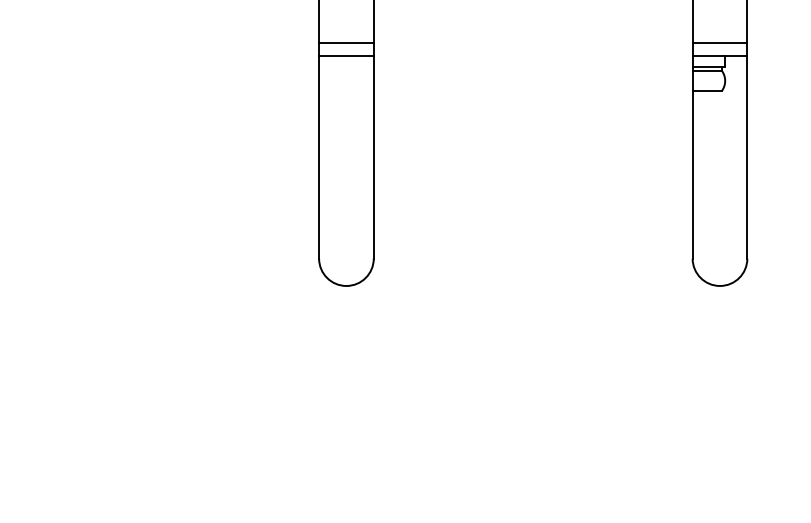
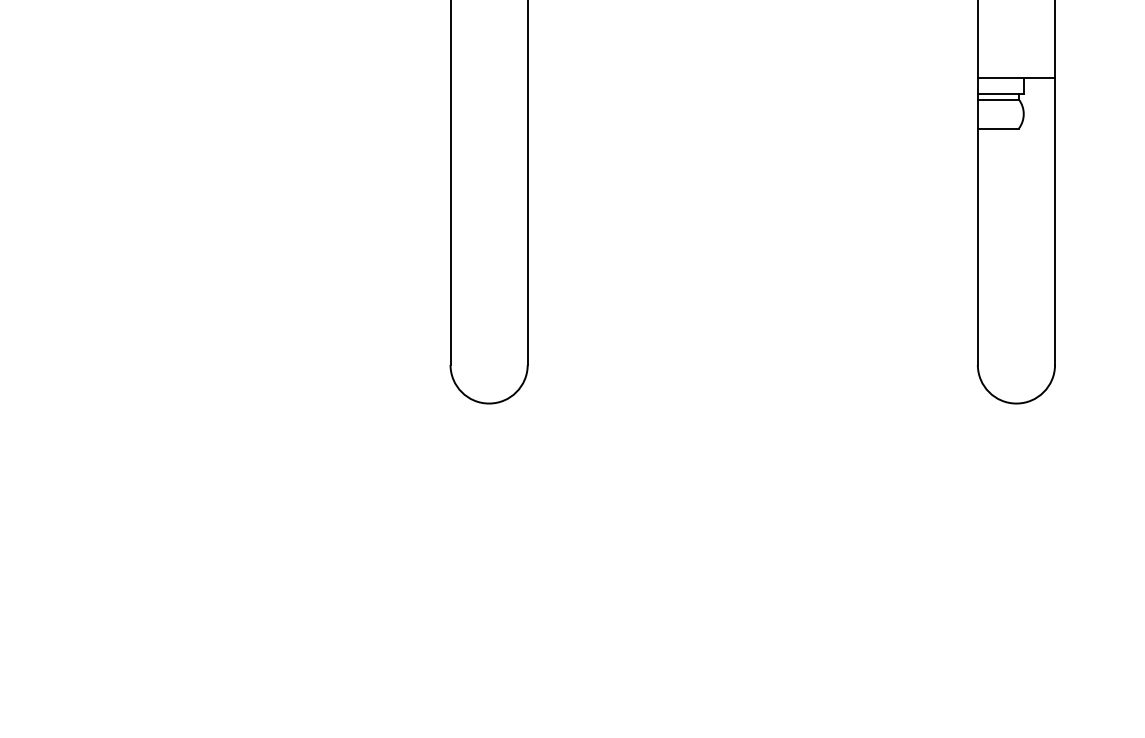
line: (346, 43) -> (489, 61), removed
line: (719, 43) -> (1015, 61), removed
line: (346, 55) -> (489, 78), removed

